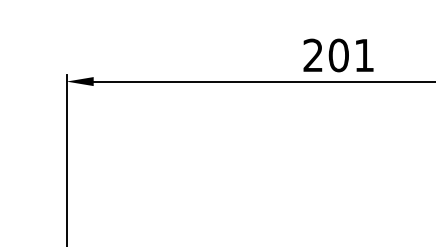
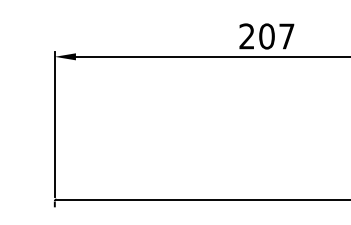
text: (363, 55) -> (286, 36), 201 -> 207

